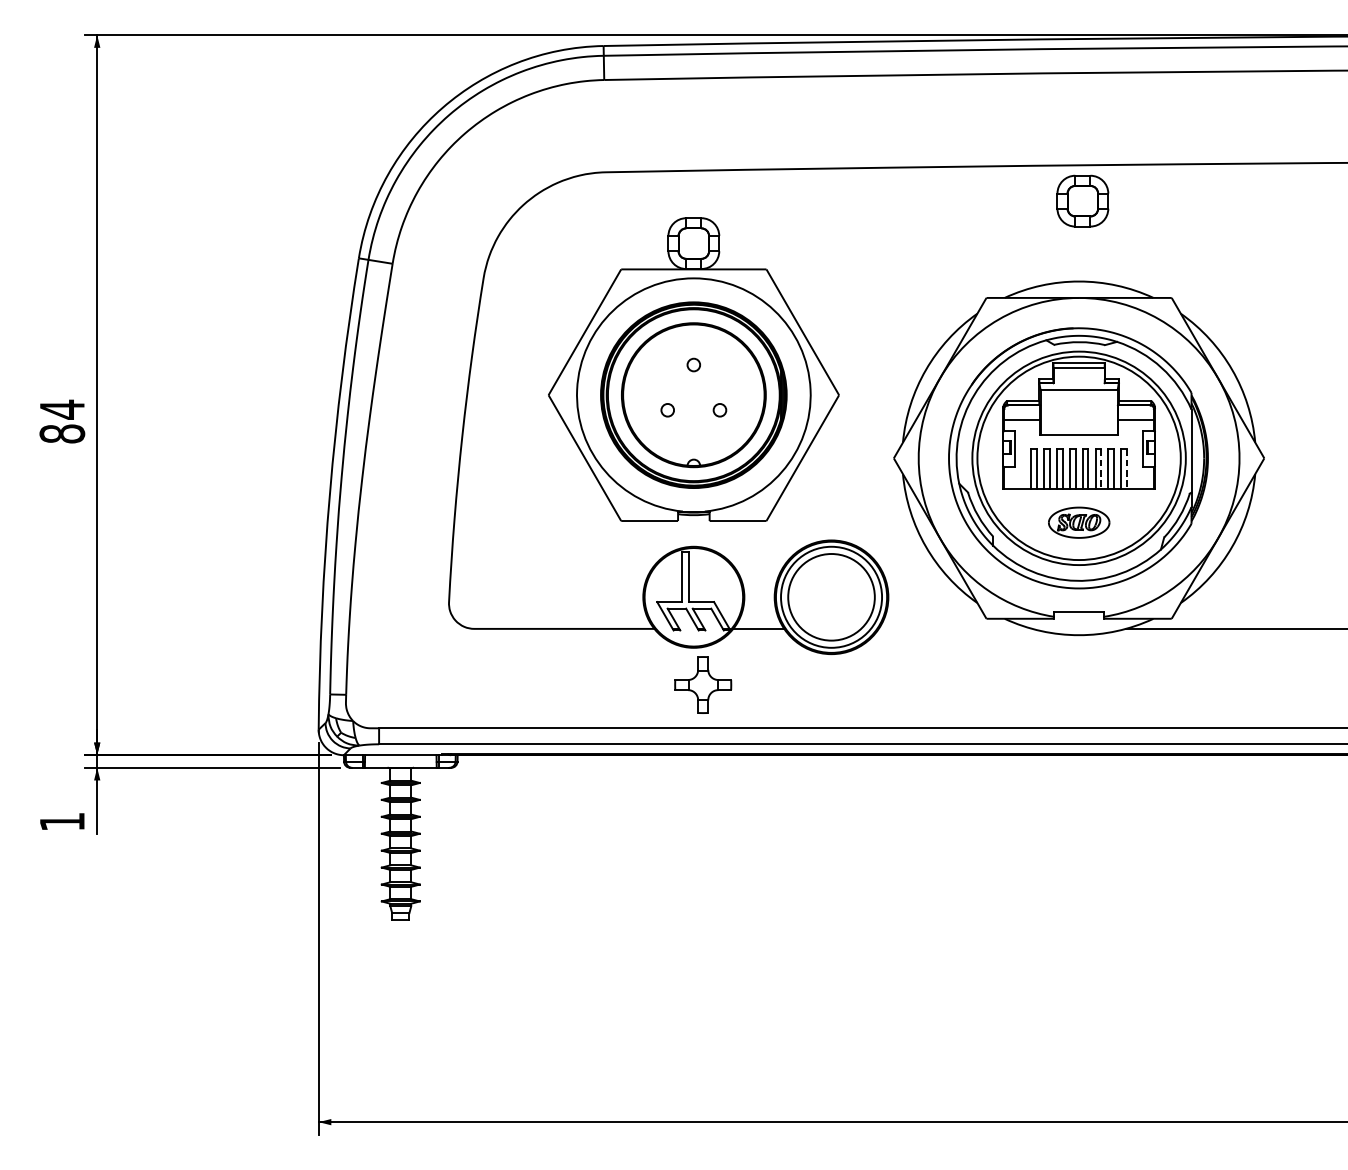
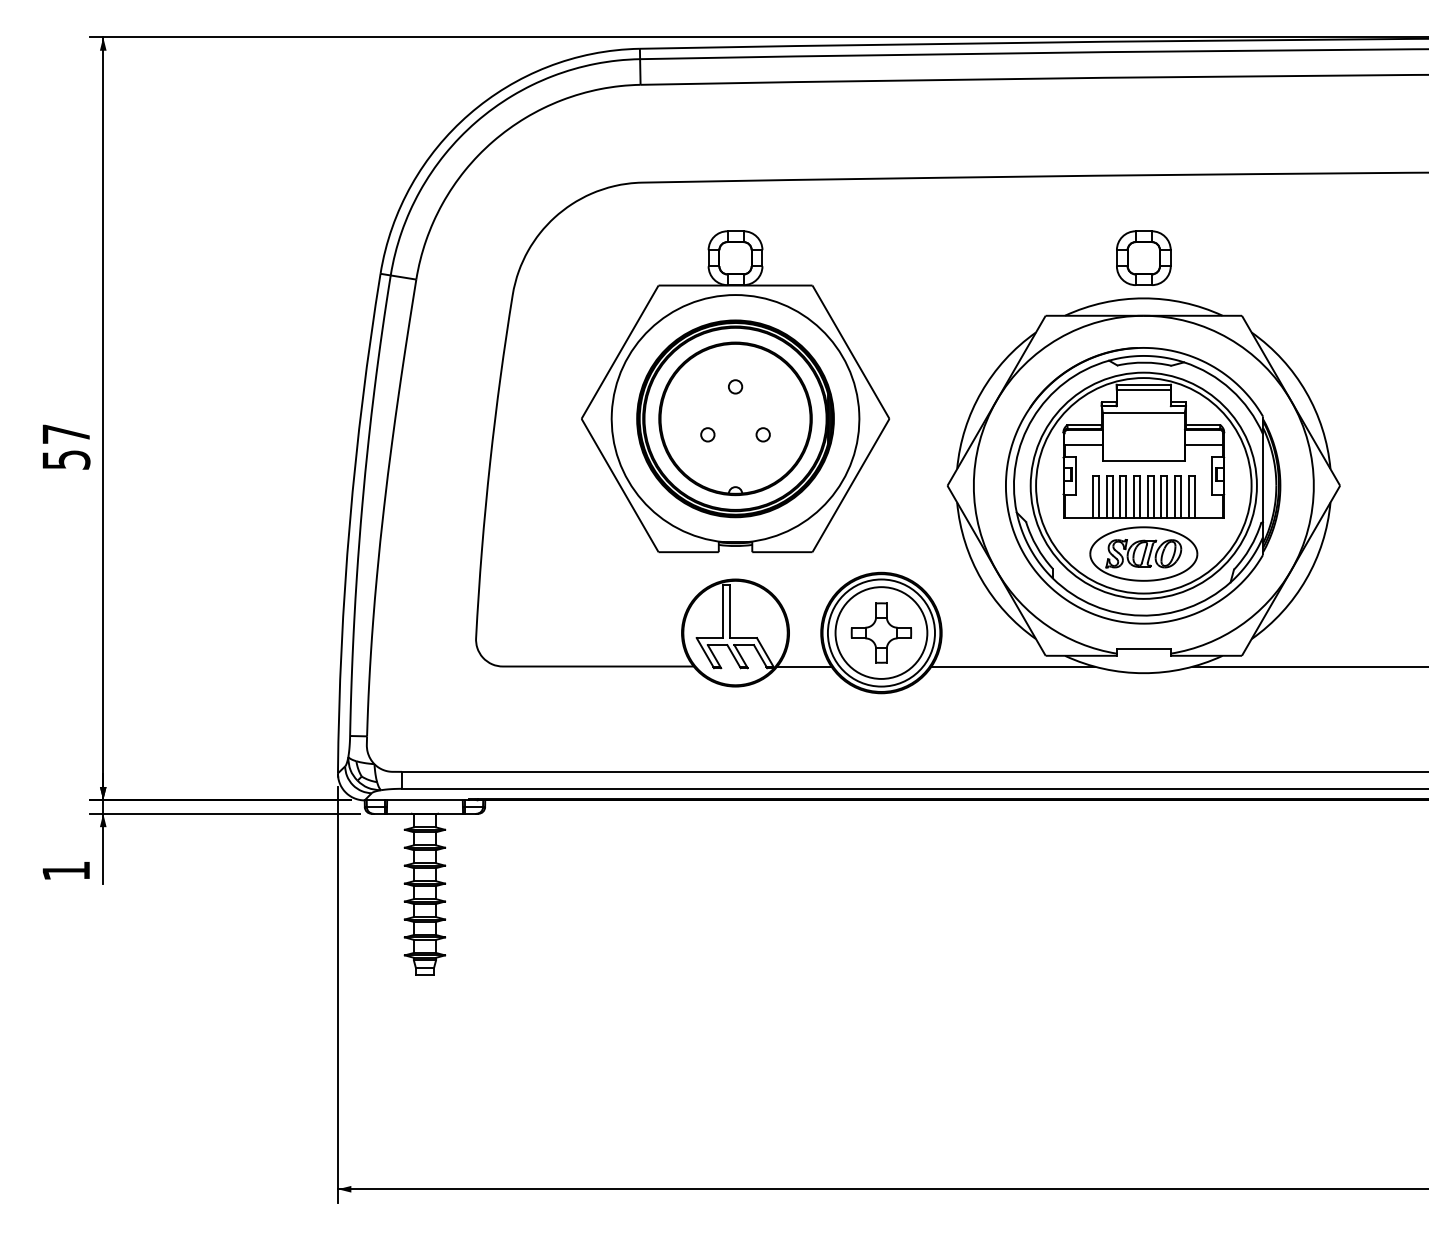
part: (1082, 200) -> (1143, 257), moved
text: (62, 421) -> (66, 446), 84 -> 57
line: (1101, 469) -> (1167, 497), dashed -> solid
line: (1126, 469) -> (1194, 497), dashed -> solid
part: (1078, 522) -> (1143, 553), size x1.67
line: (955, 628) -> (1012, 666), added
part: (703, 684) -> (881, 632), moved

